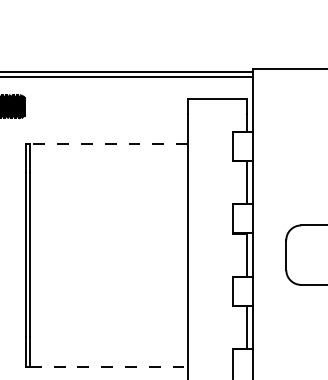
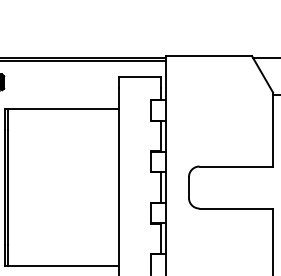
line: (108, 143) -> (63, 108), dashed -> solid
line: (108, 366) -> (63, 266), dashed -> solid

